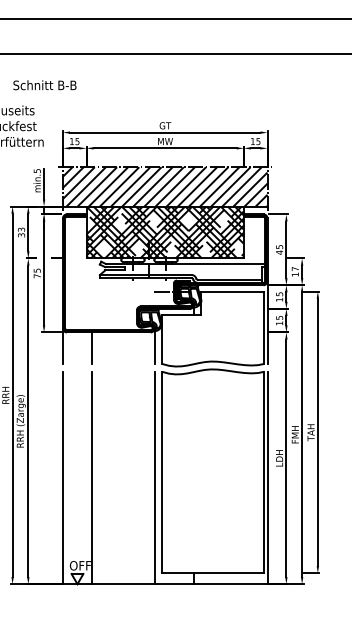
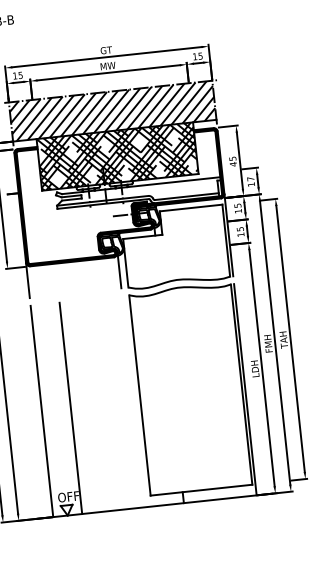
line: (92, 347) -> (57, 278), removed
line: (155, 477) -> (133, 401), removed

